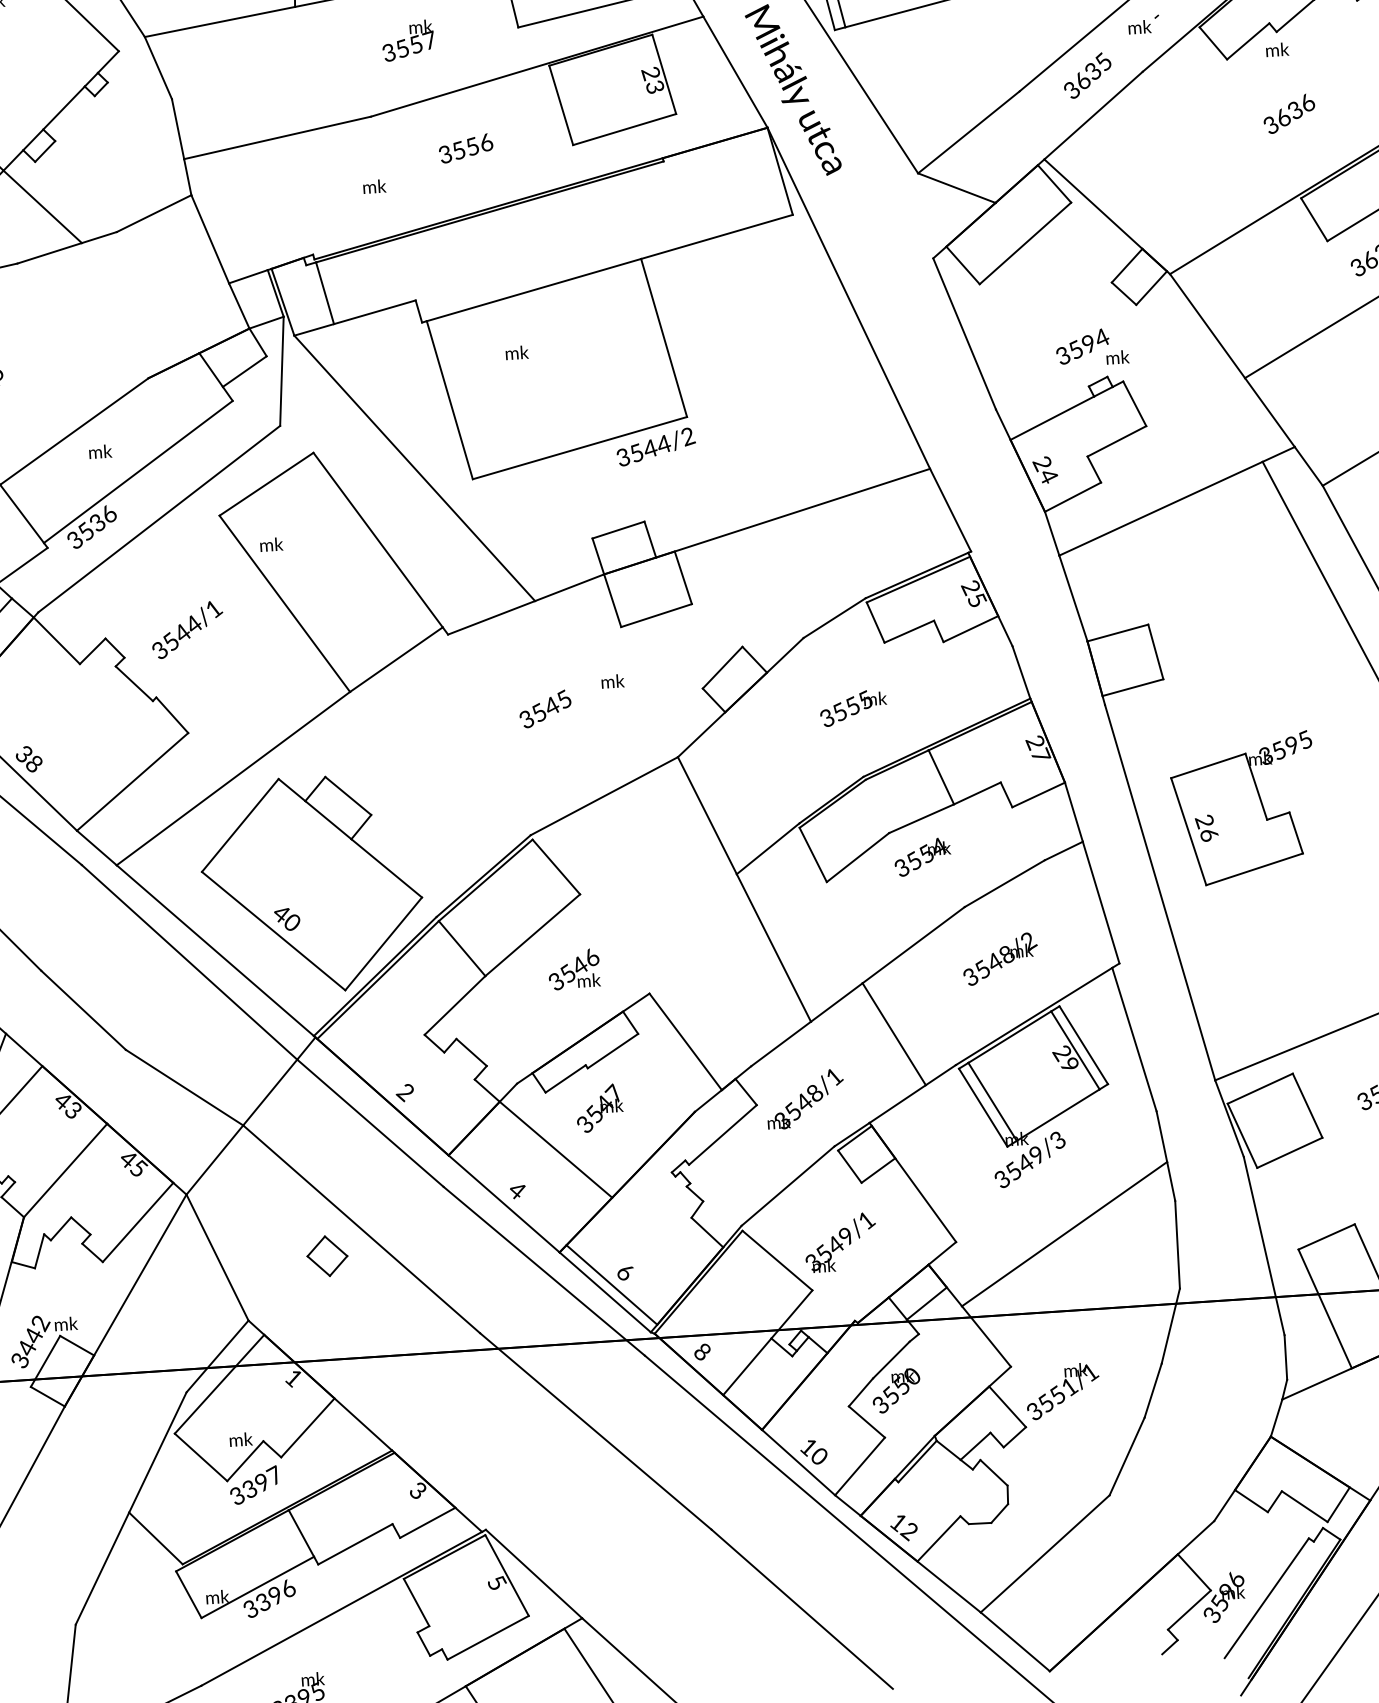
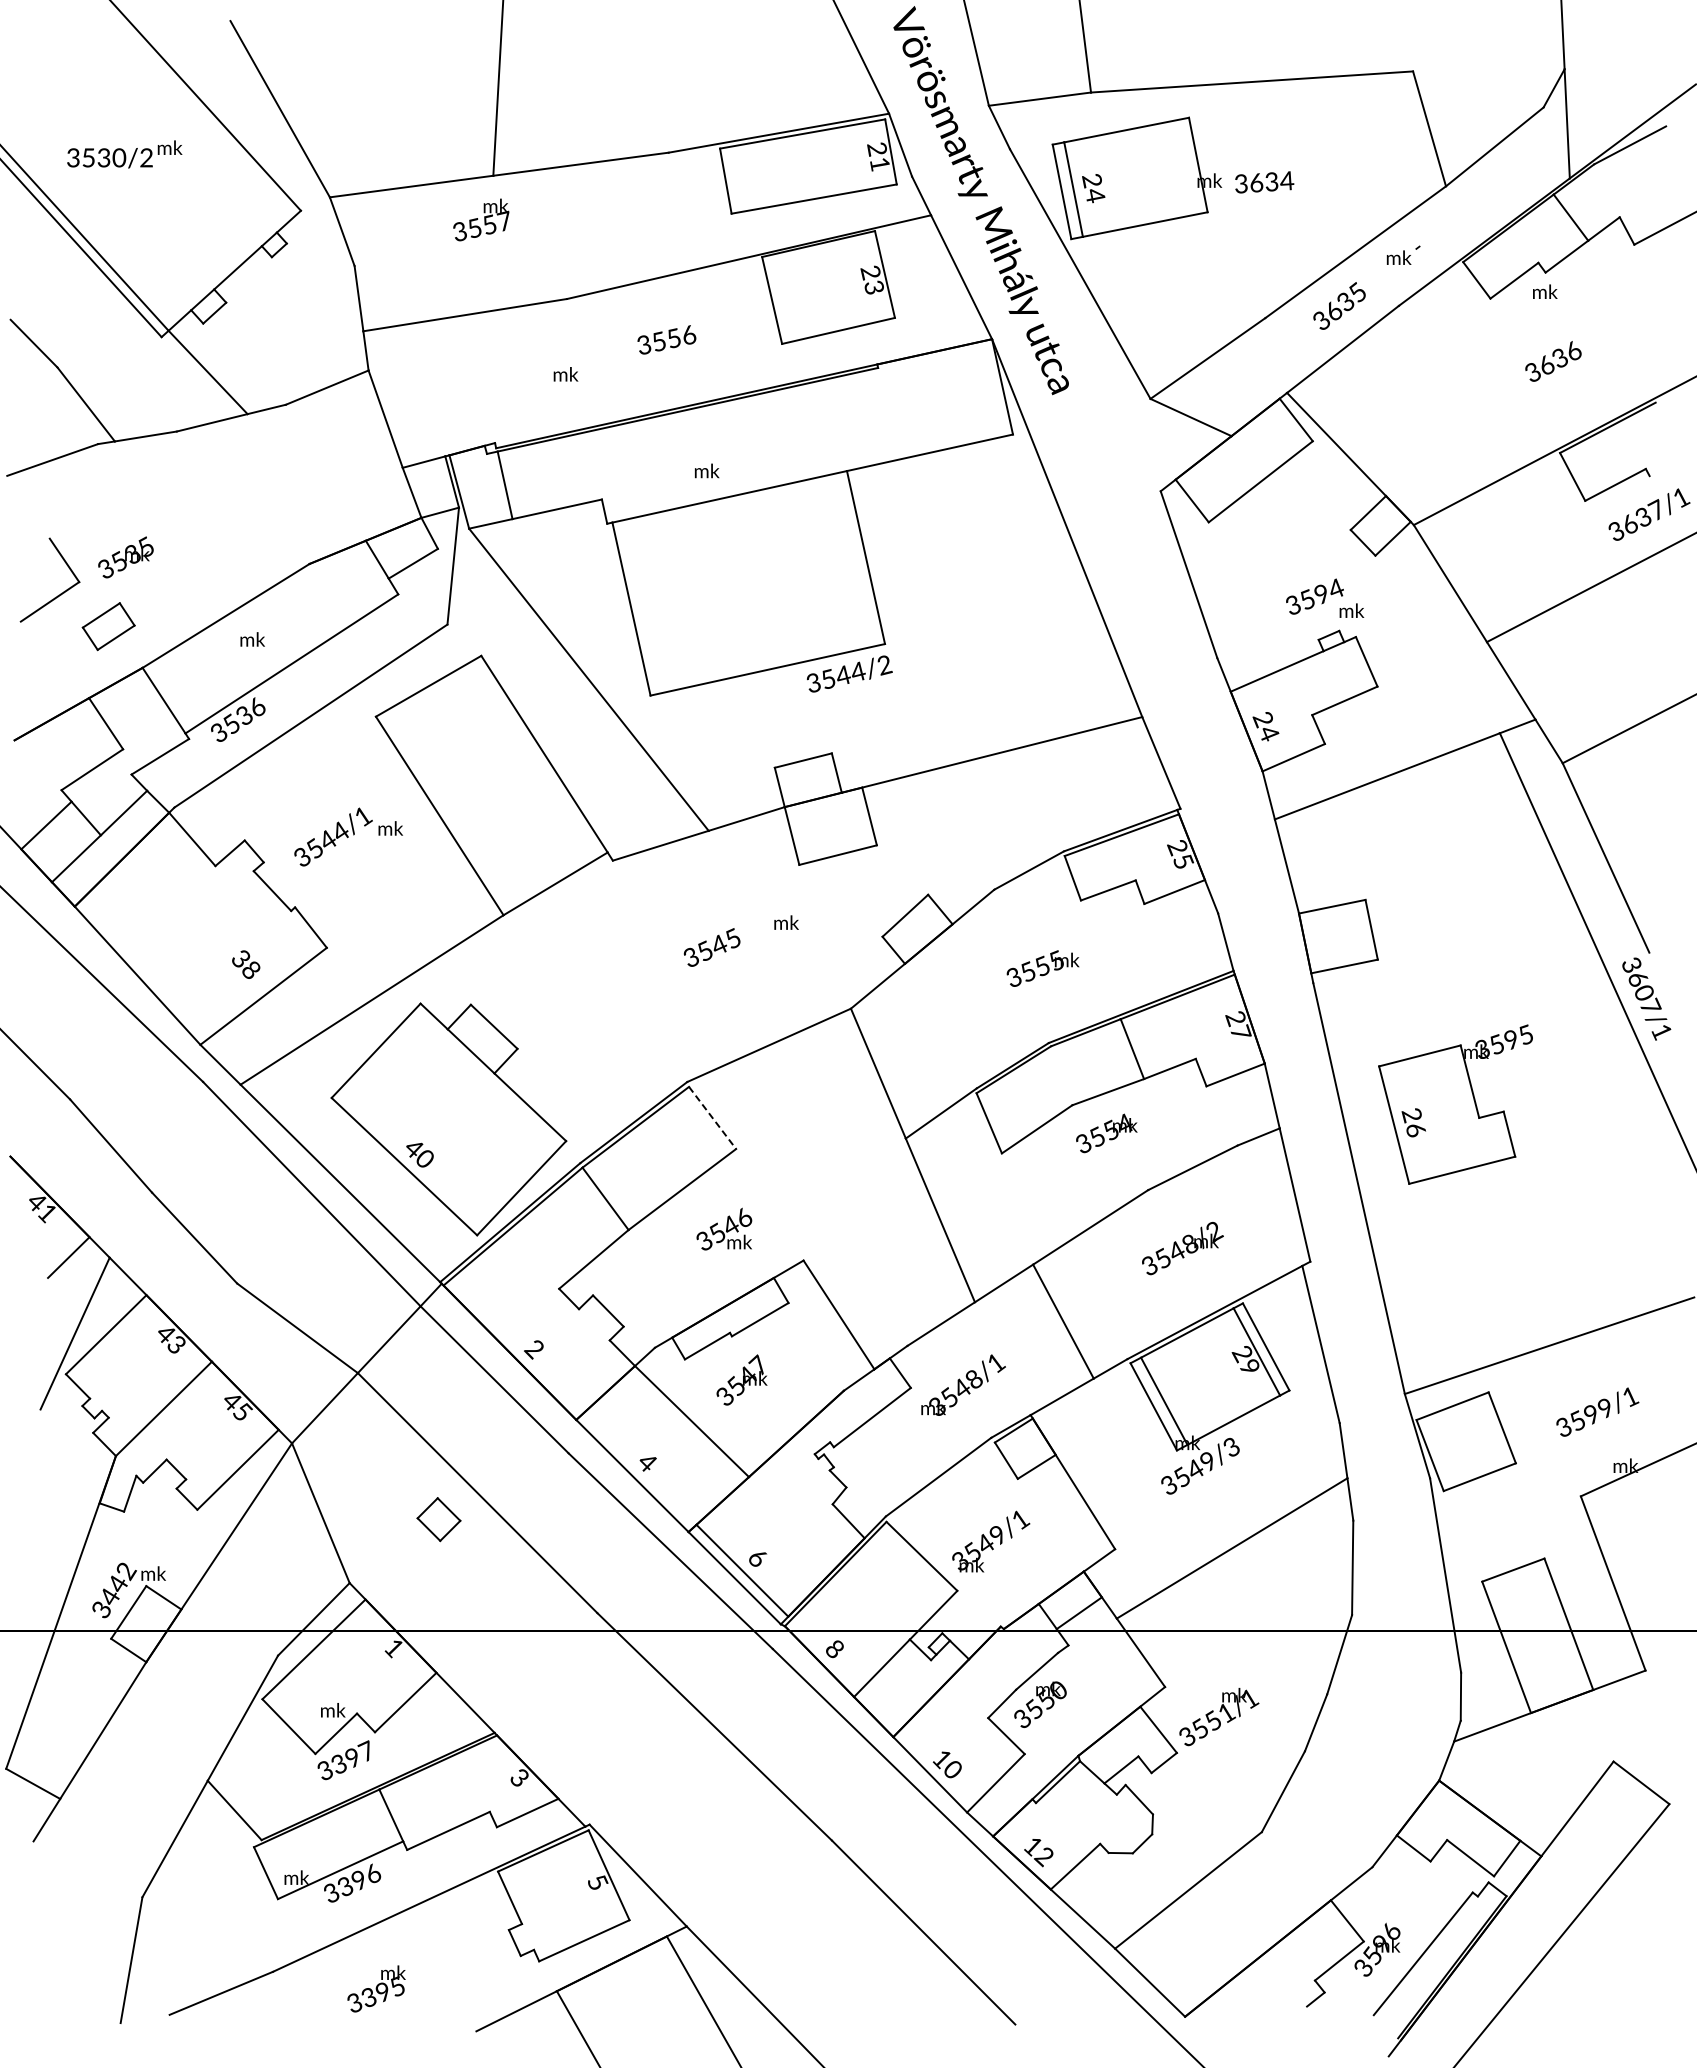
text: (408, 40) -> (481, 219), moved
text: (517, 352) -> (707, 470), moved
text: (271, 544) -> (390, 828), moved
text: (29, 759) -> (246, 964), moved
line: (556, 866) -> (712, 1117), solid -> dashed

